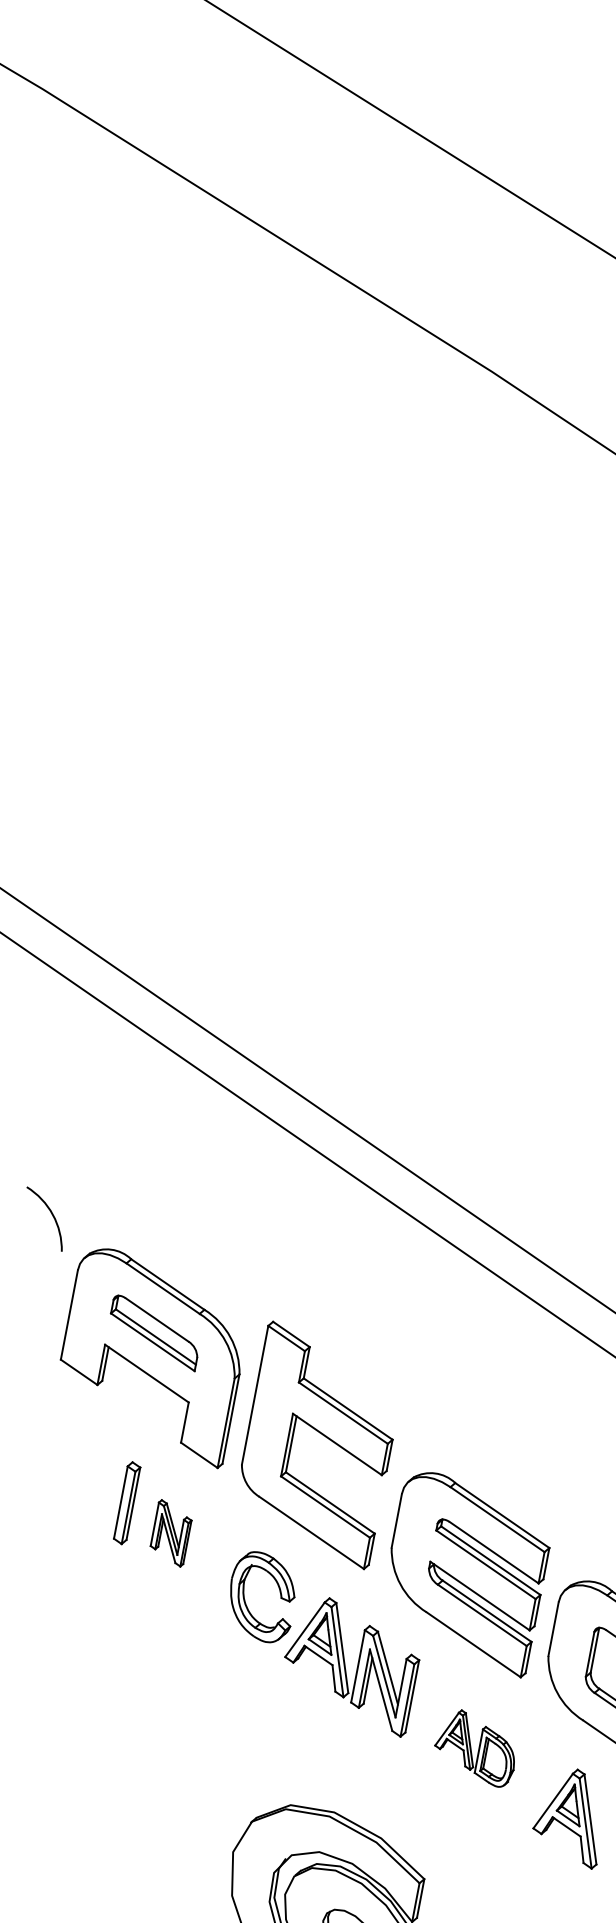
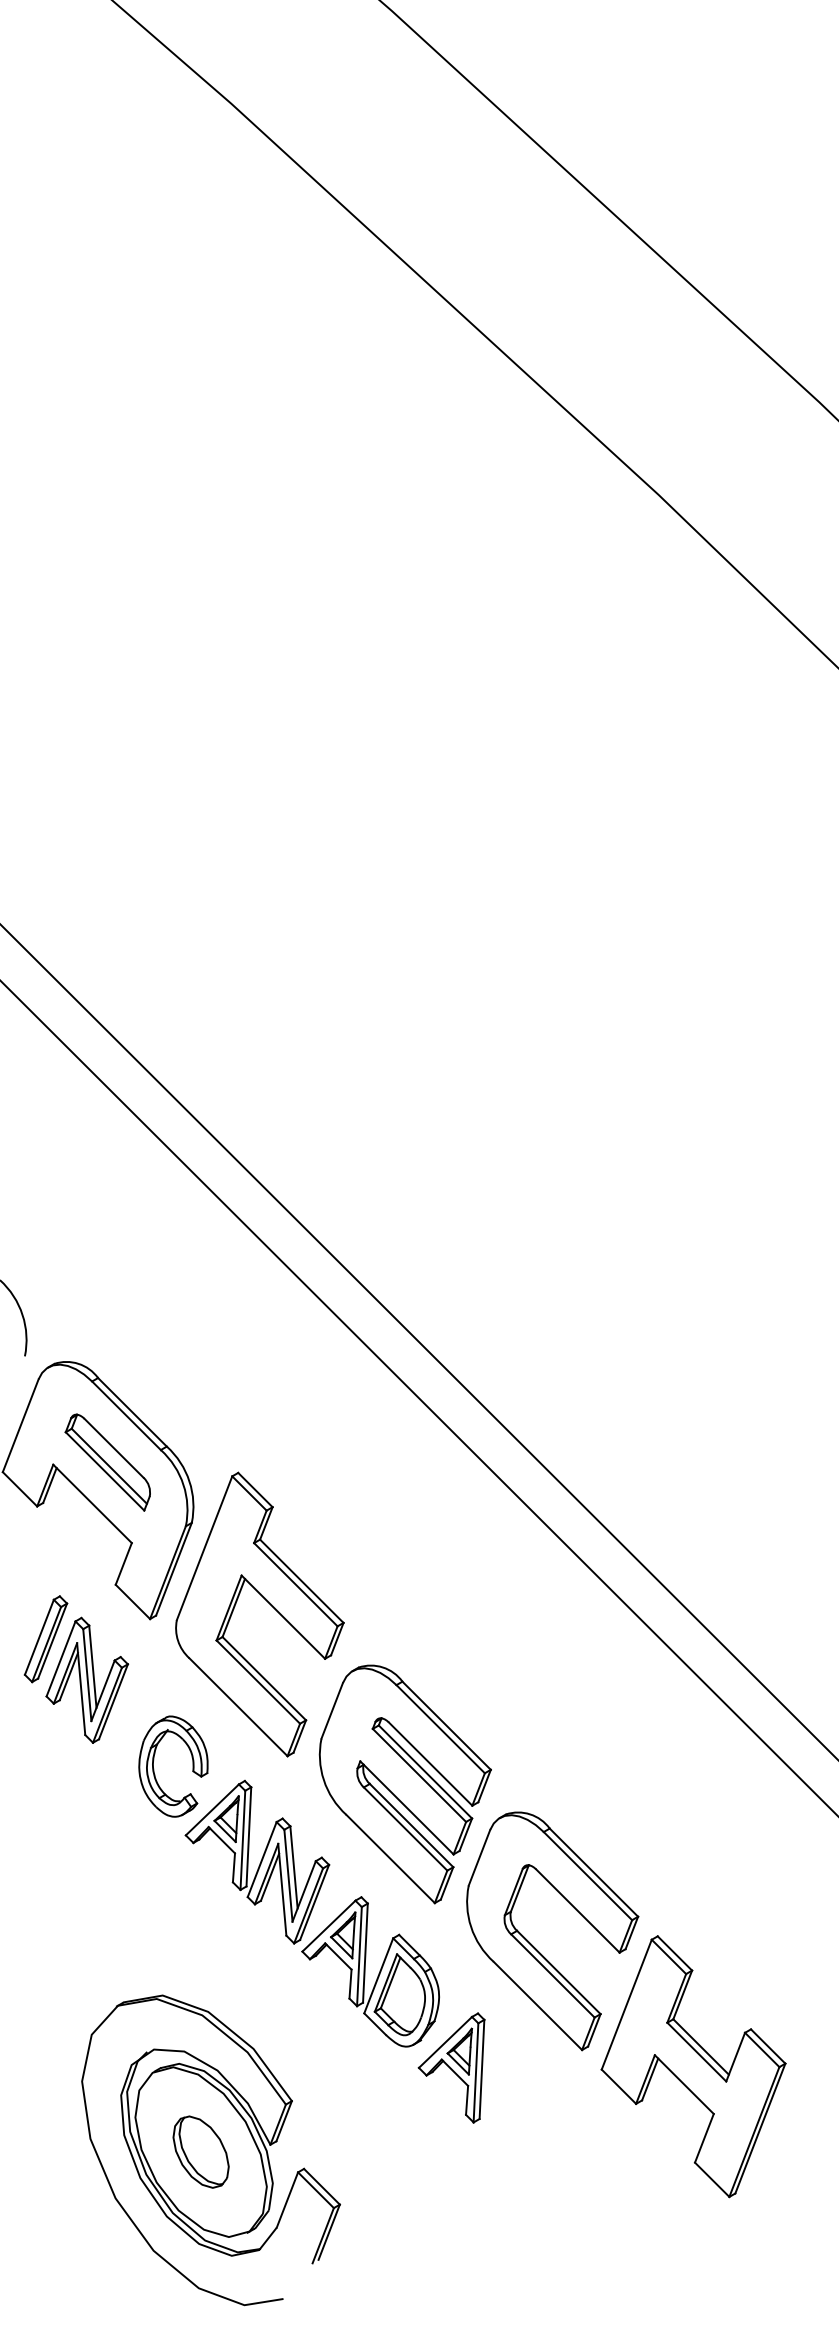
part: (171, 1532) -> (87, 1679), size x1.67
part: (473, 1749) -> (370, 1971), size x1.67

